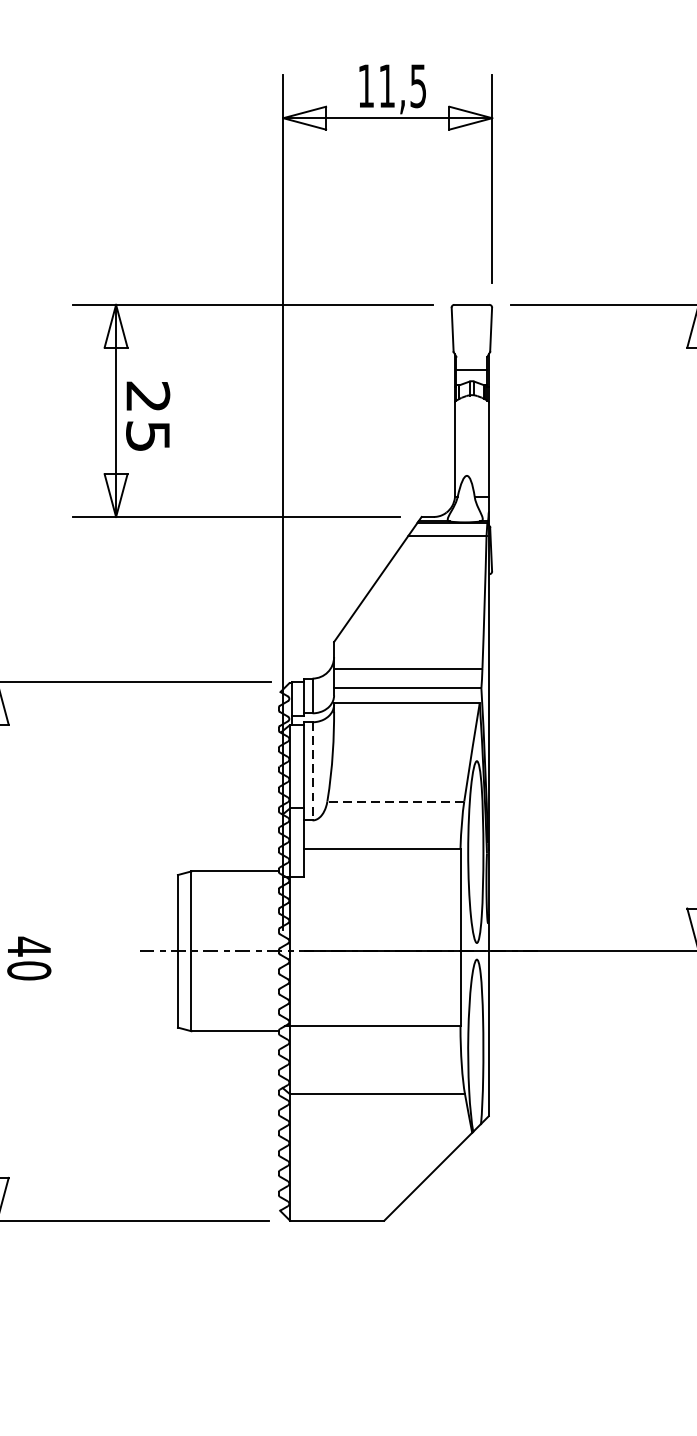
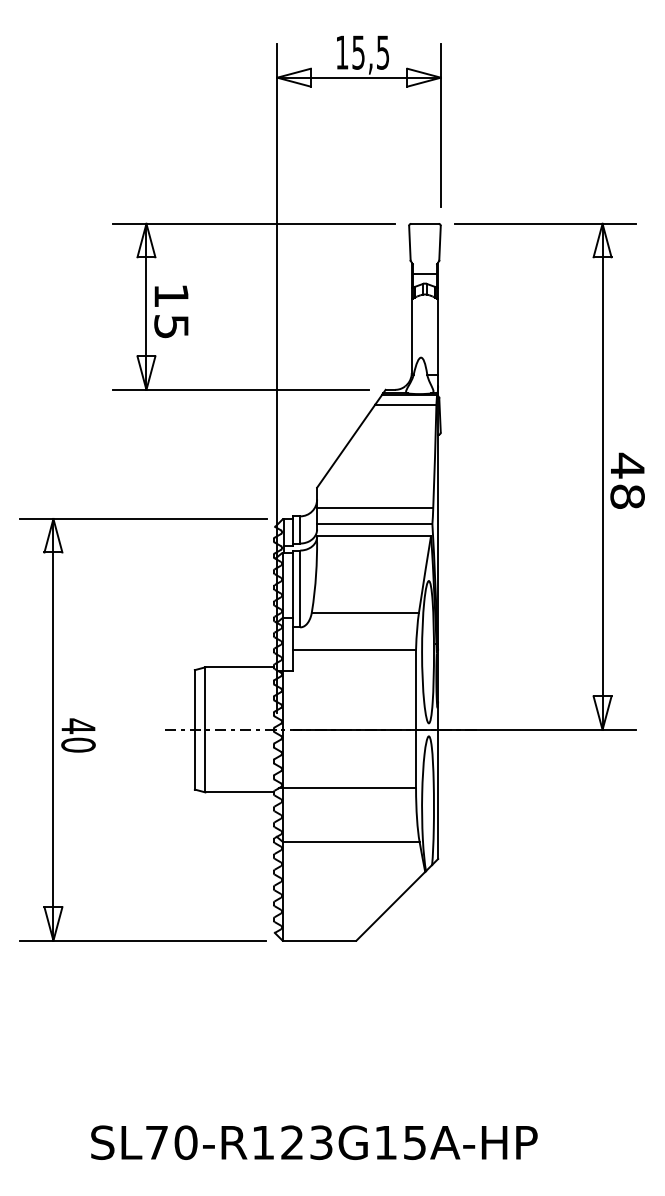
text: (386, 85) -> (358, 52), 11,5 -> 15,5
text: (148, 396) -> (171, 295), 25 -> 15
line: (312, 772) -> (300, 589), dashed -> solid
line: (395, 801) -> (365, 612), dashed -> solid

